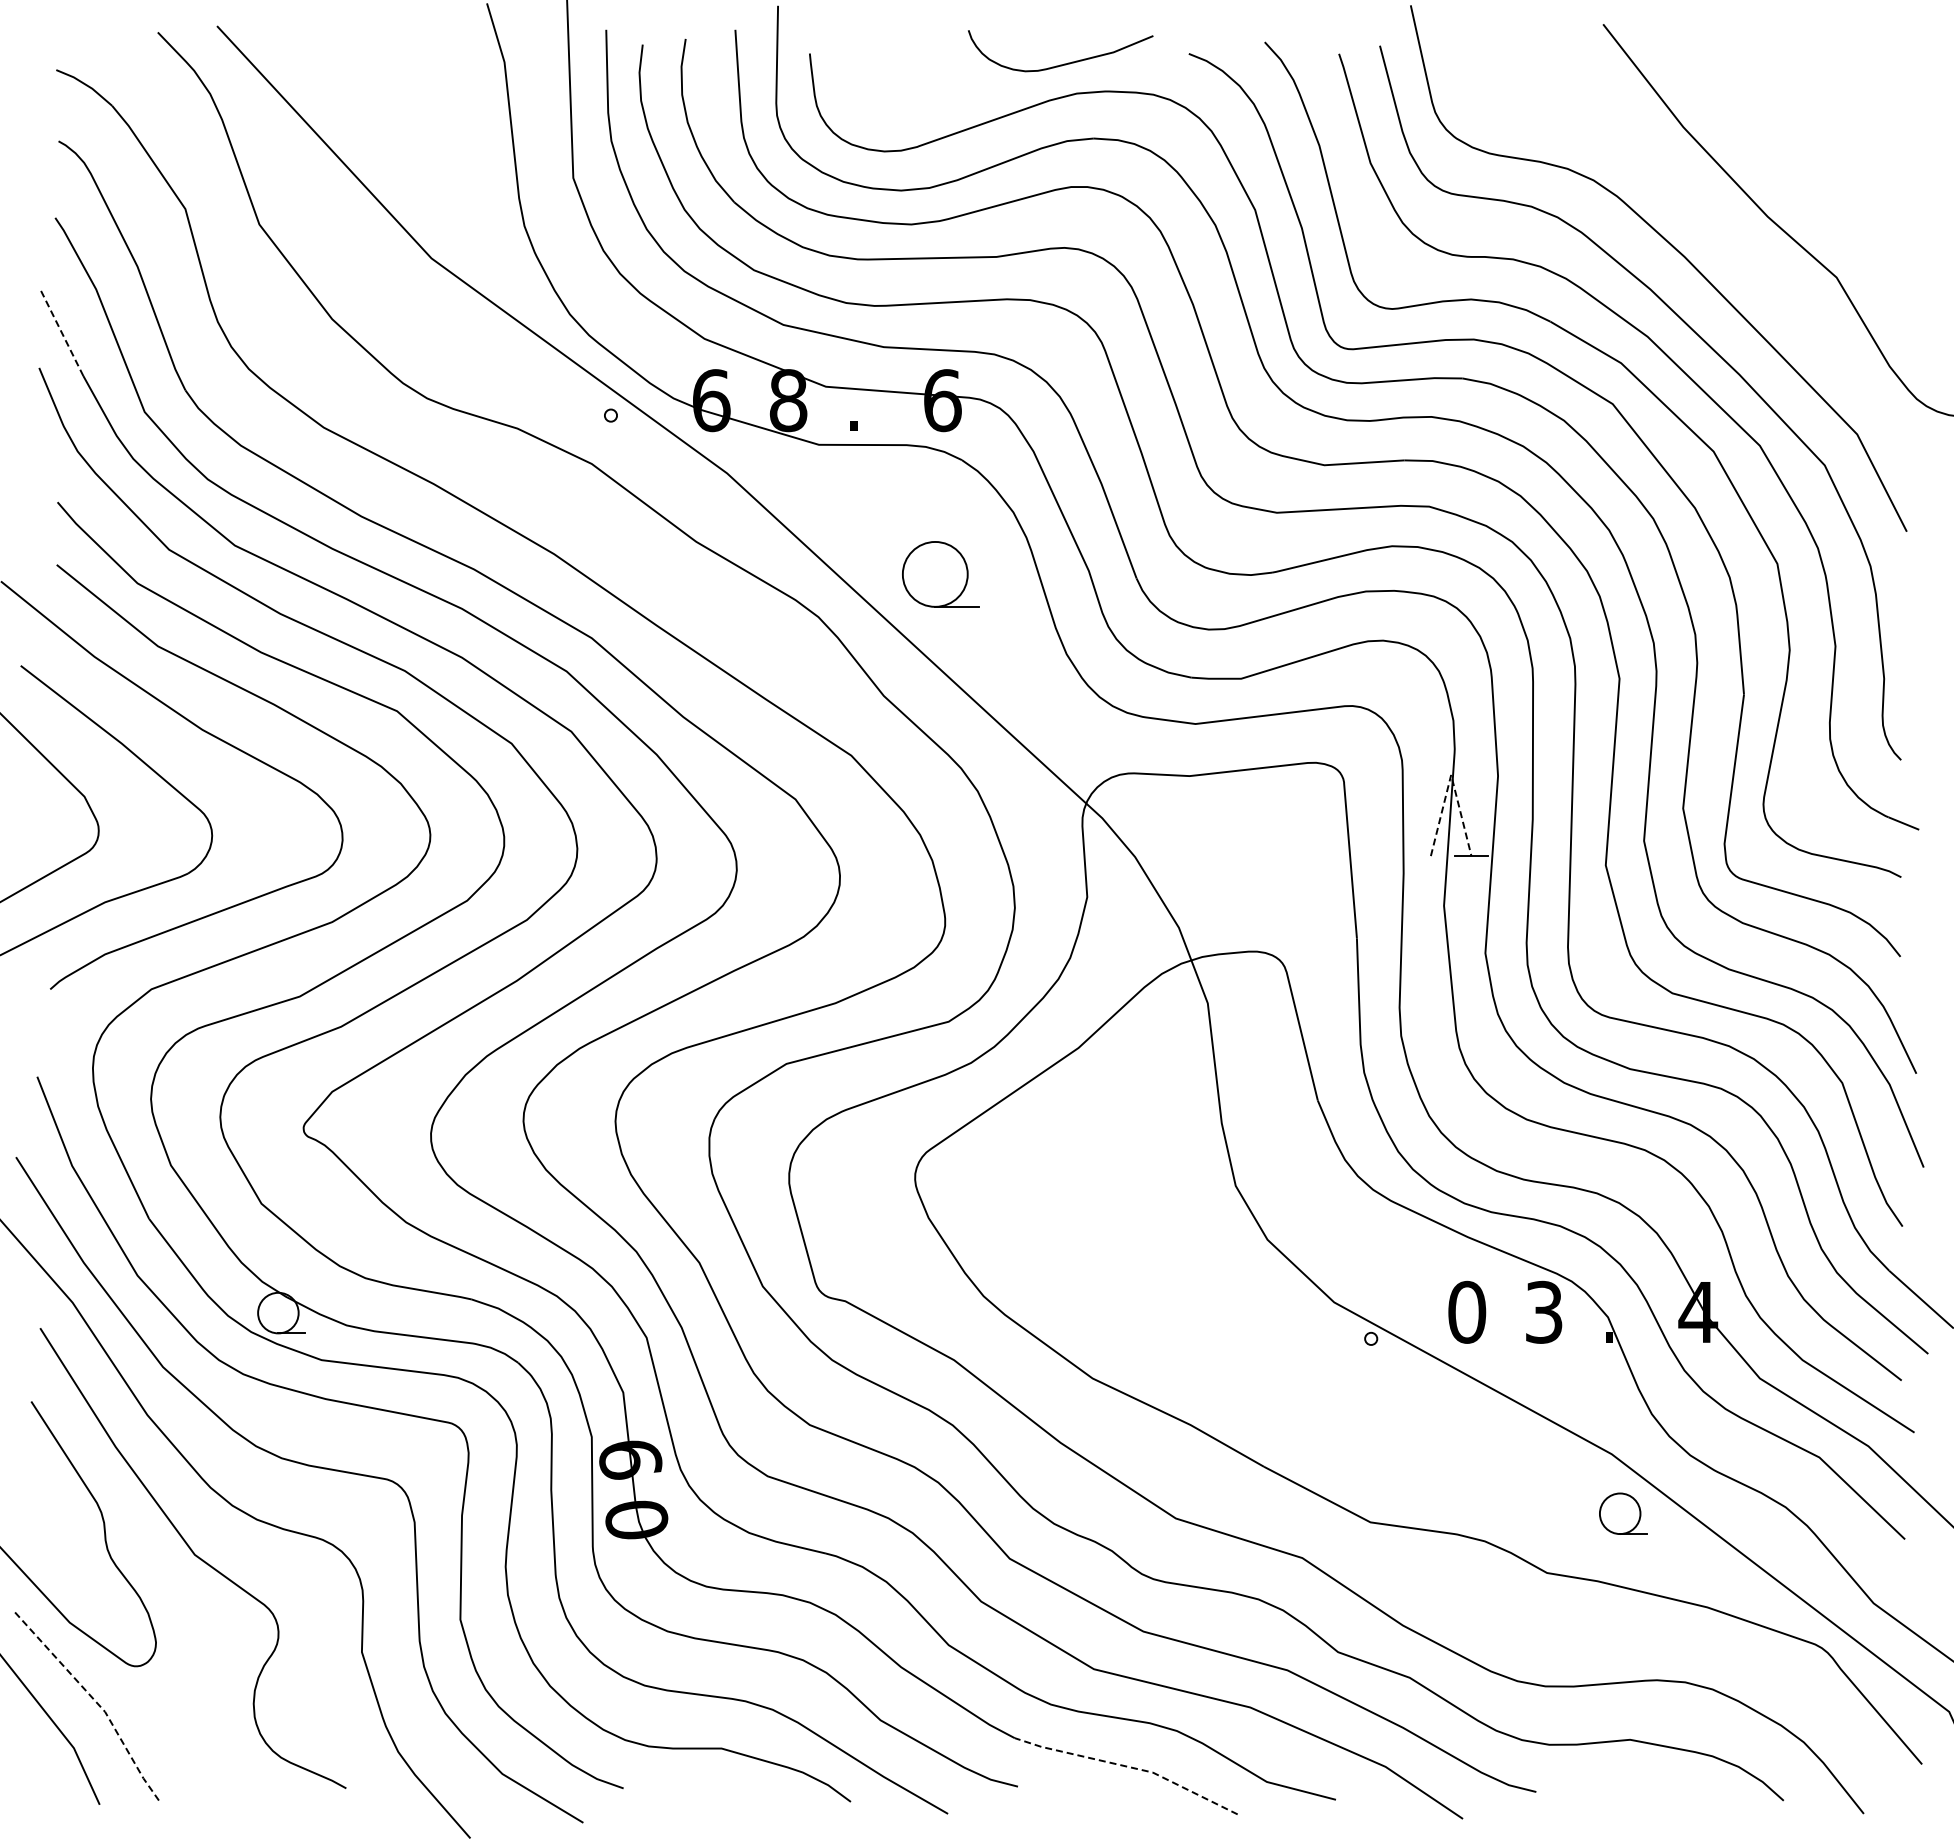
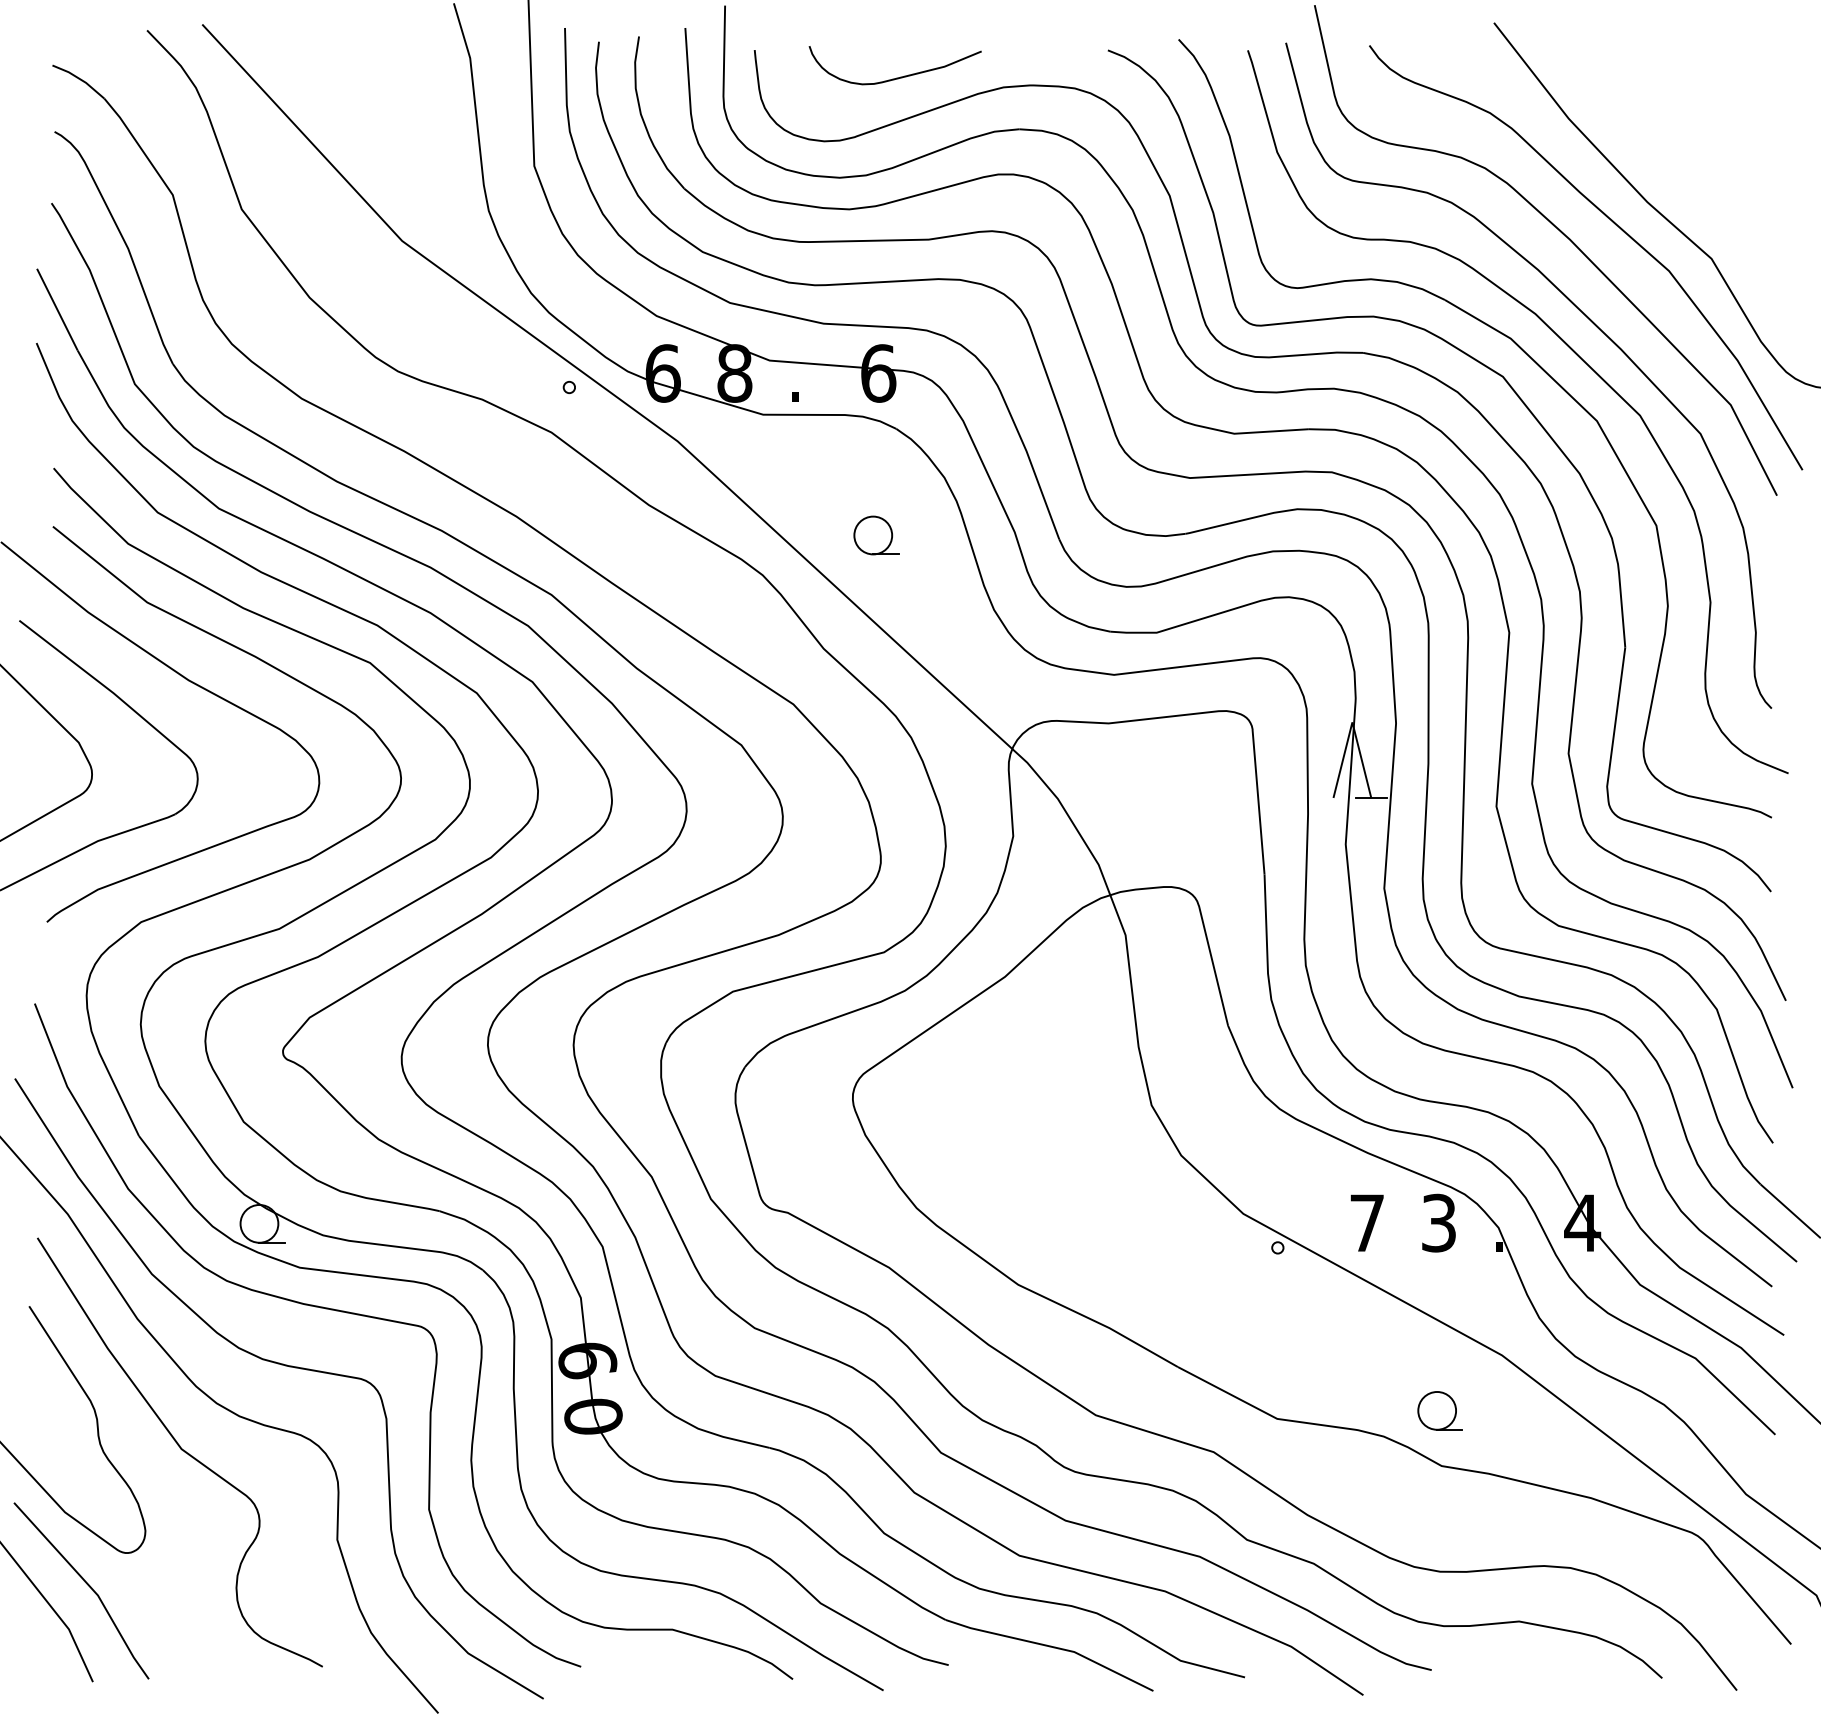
curve: (1064, 63) -> (898, 77), moved
curve: (1734, 242) -> (1616, 226), added
line: (61, 331) -> (57, 309), dashed -> solid
part: (939, 574) -> (875, 535), size x0.62
line: (1451, 774) -> (1352, 721), dashed -> solid
text: (1467, 1311) -> (1367, 1222), 0 -> 7
part: (1623, 1513) -> (1440, 1410), moved
line: (96, 1702) -> (89, 1586), dashed -> solid
line: (1128, 1766) -> (1051, 1646), dashed -> solid

